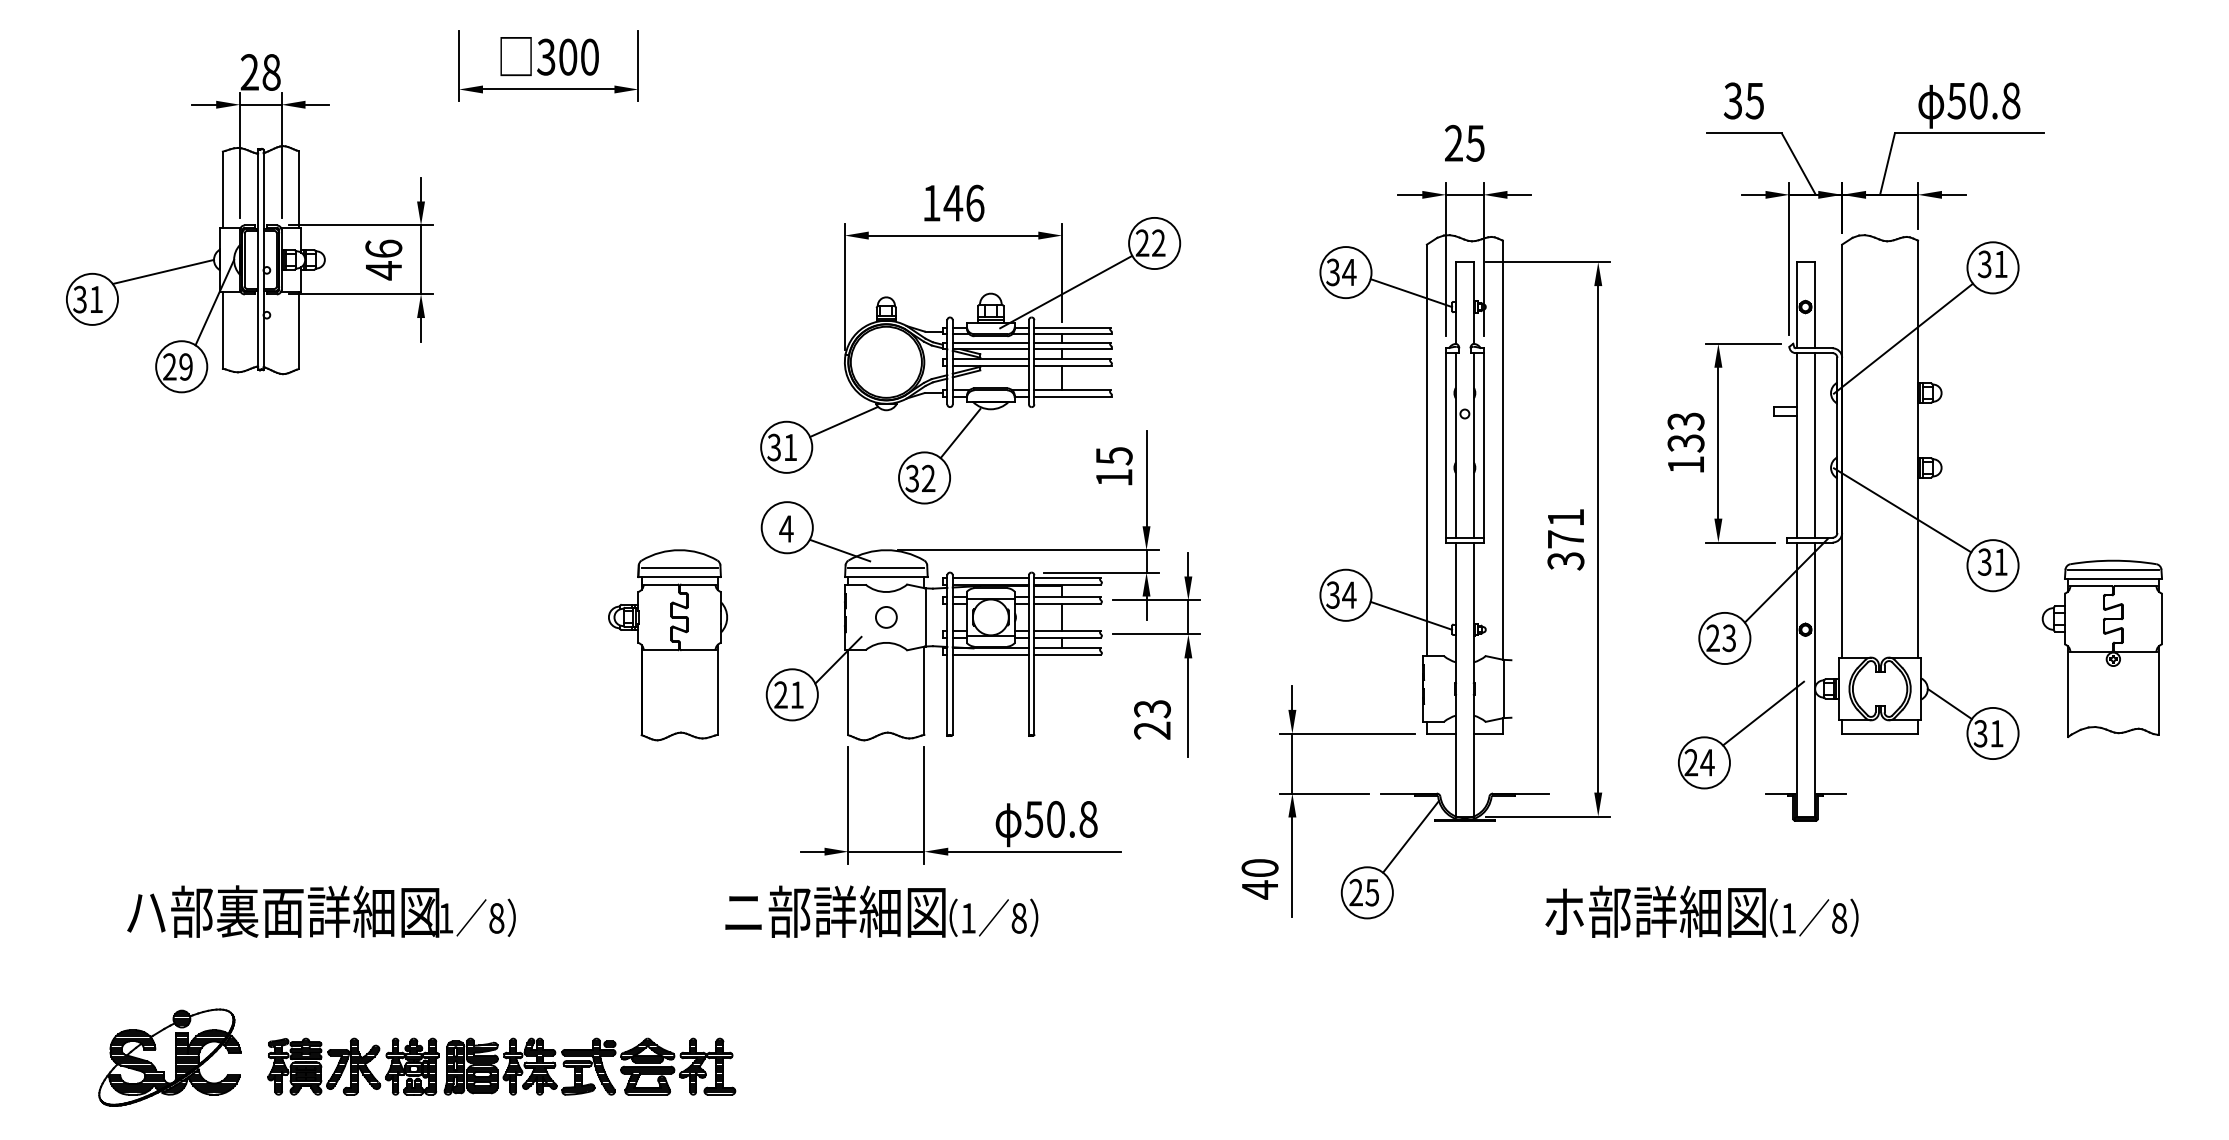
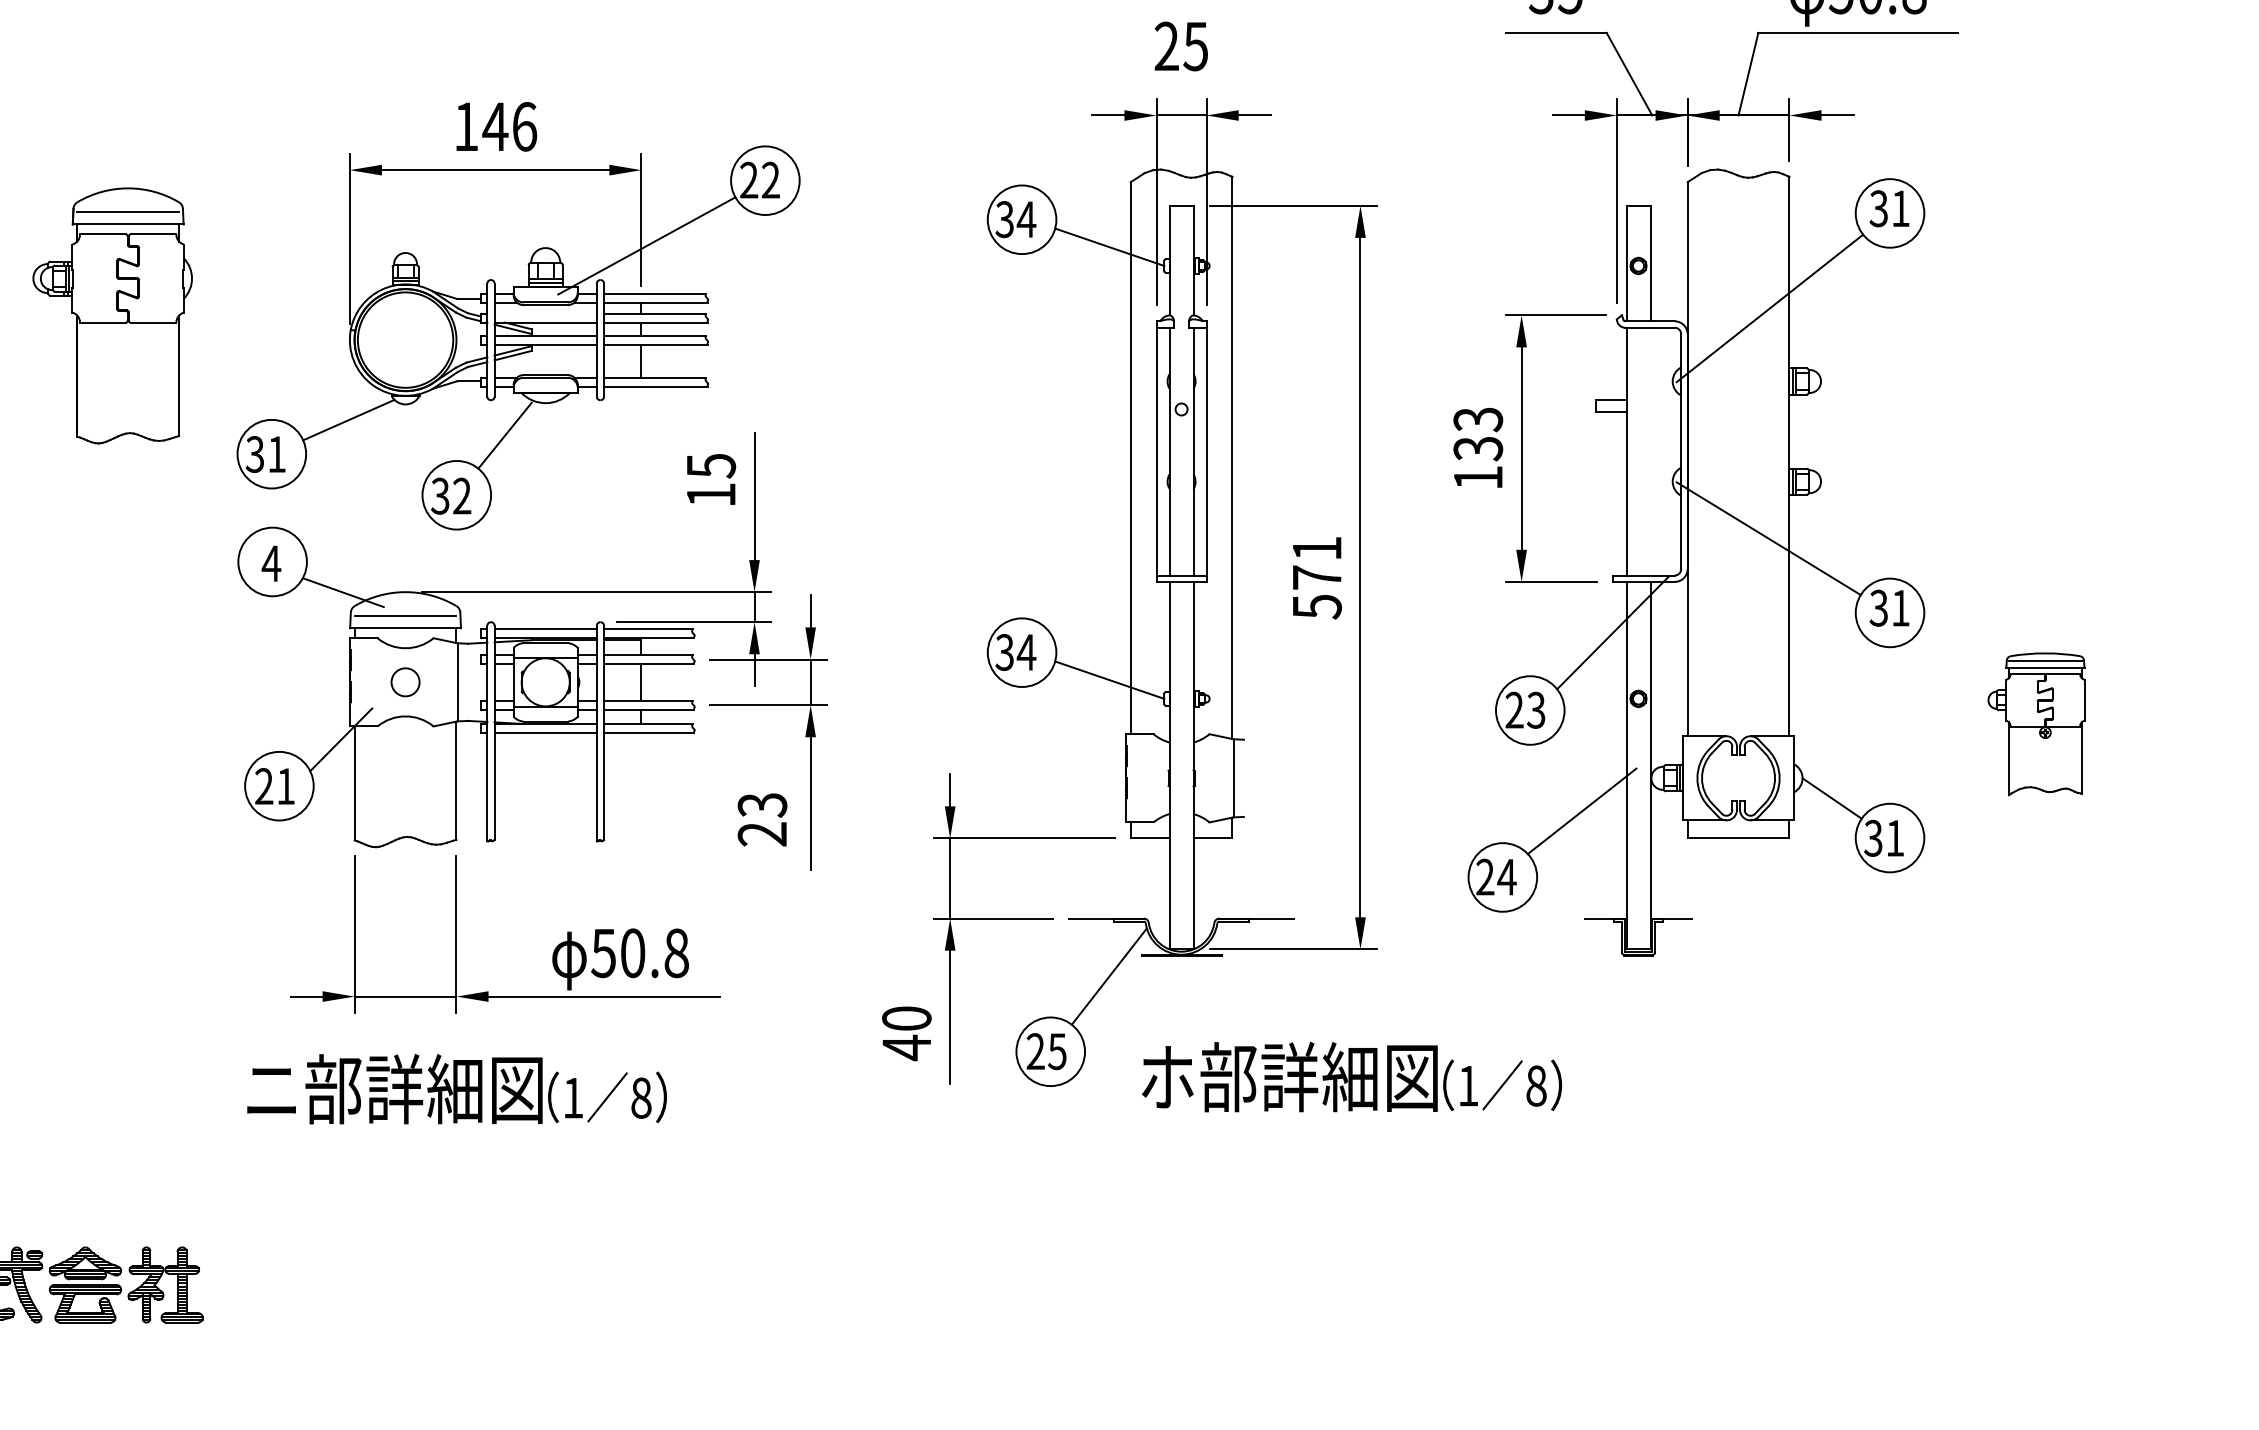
line: (990, 342) -> (545, 313), removed
line: (1814, 445) -> (1650, 451), removed
text: (1565, 561) -> (1316, 607), 371 -> 571
part: (667, 645) -> (111, 316), moved
part: (2101, 648) -> (2035, 724), size x0.6
text: (881, 911) -> (456, 1088), moved
text: (1701, 911) -> (1351, 1076), moved

